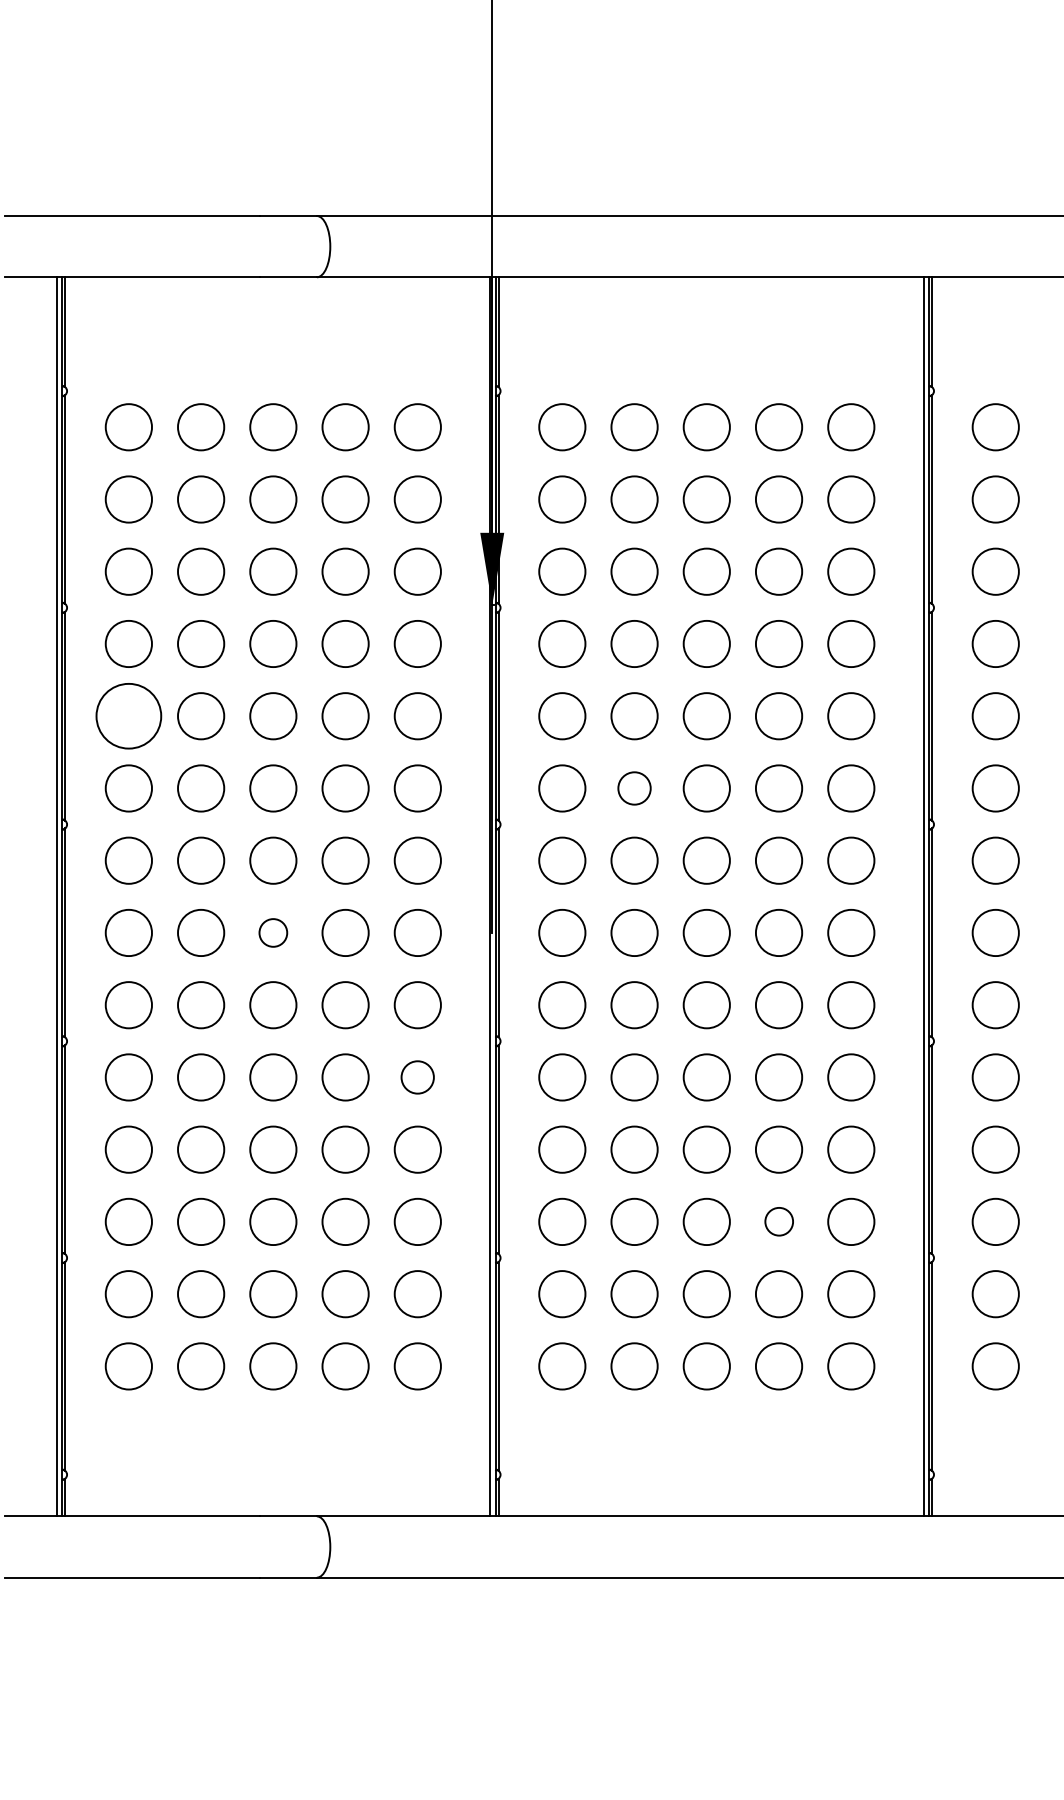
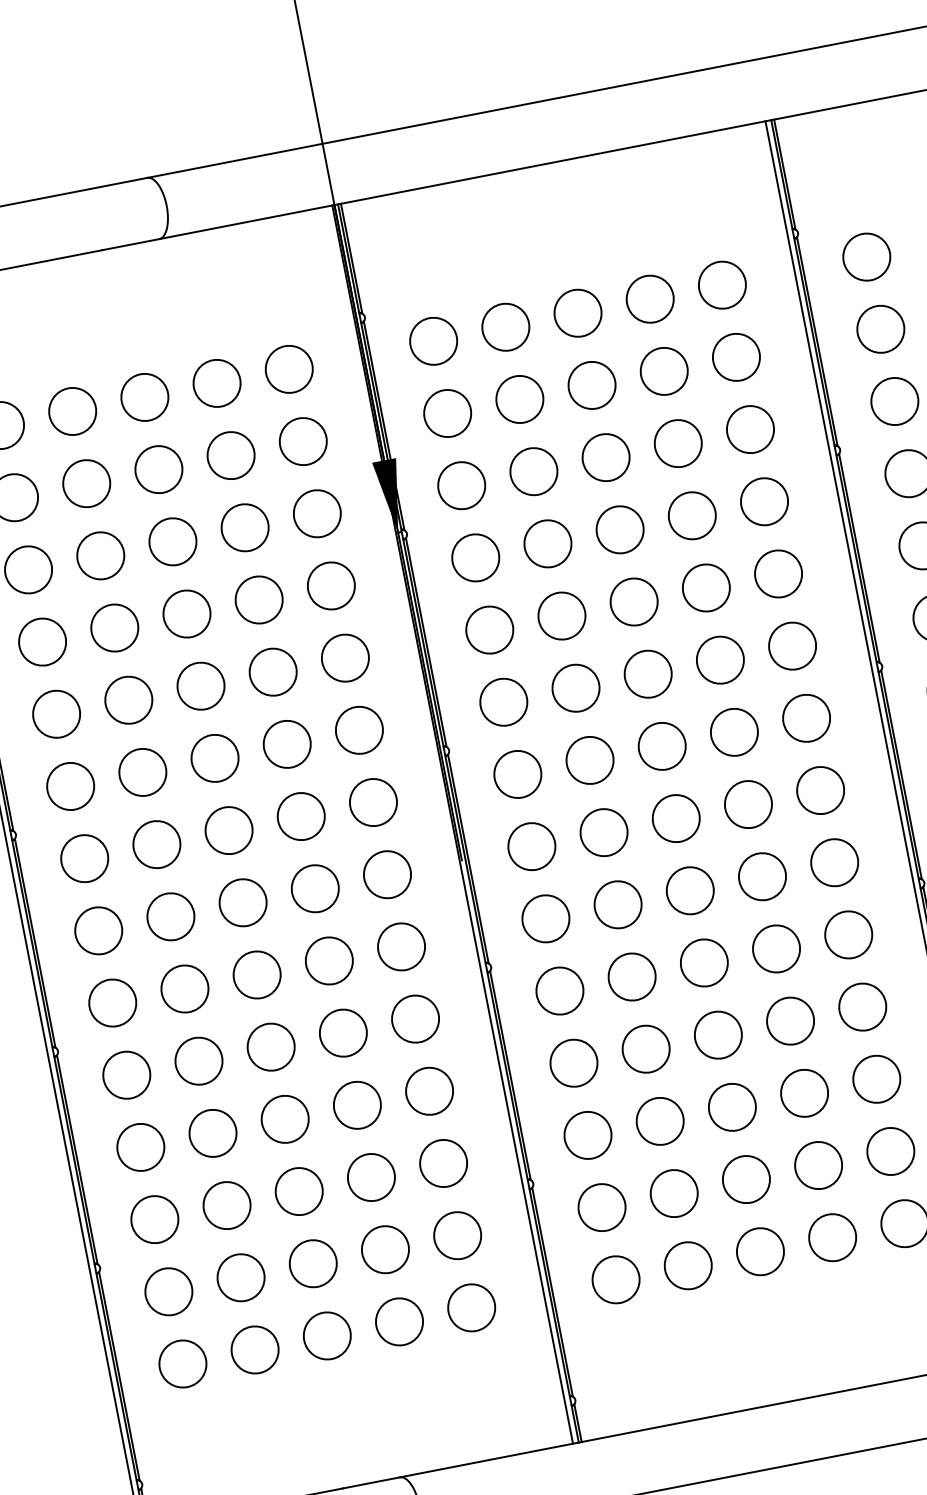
circle: (128, 716) -> (56, 714), size x0.71
circle: (634, 788) -> (575, 688), size x1.43
circle: (273, 932) -> (243, 902), size x1.67
circle: (417, 1077) -> (415, 1019), size x1.43
circle: (779, 1221) -> (804, 1092), size x1.67

